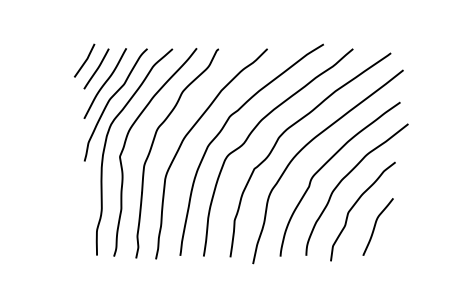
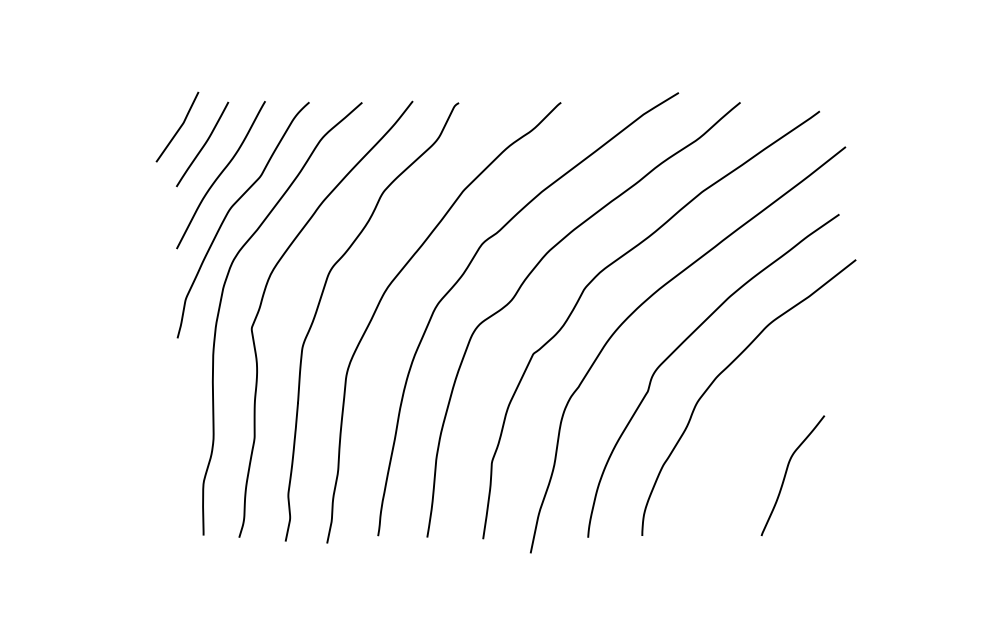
curve: (354, 206) -> (743, 432), removed

